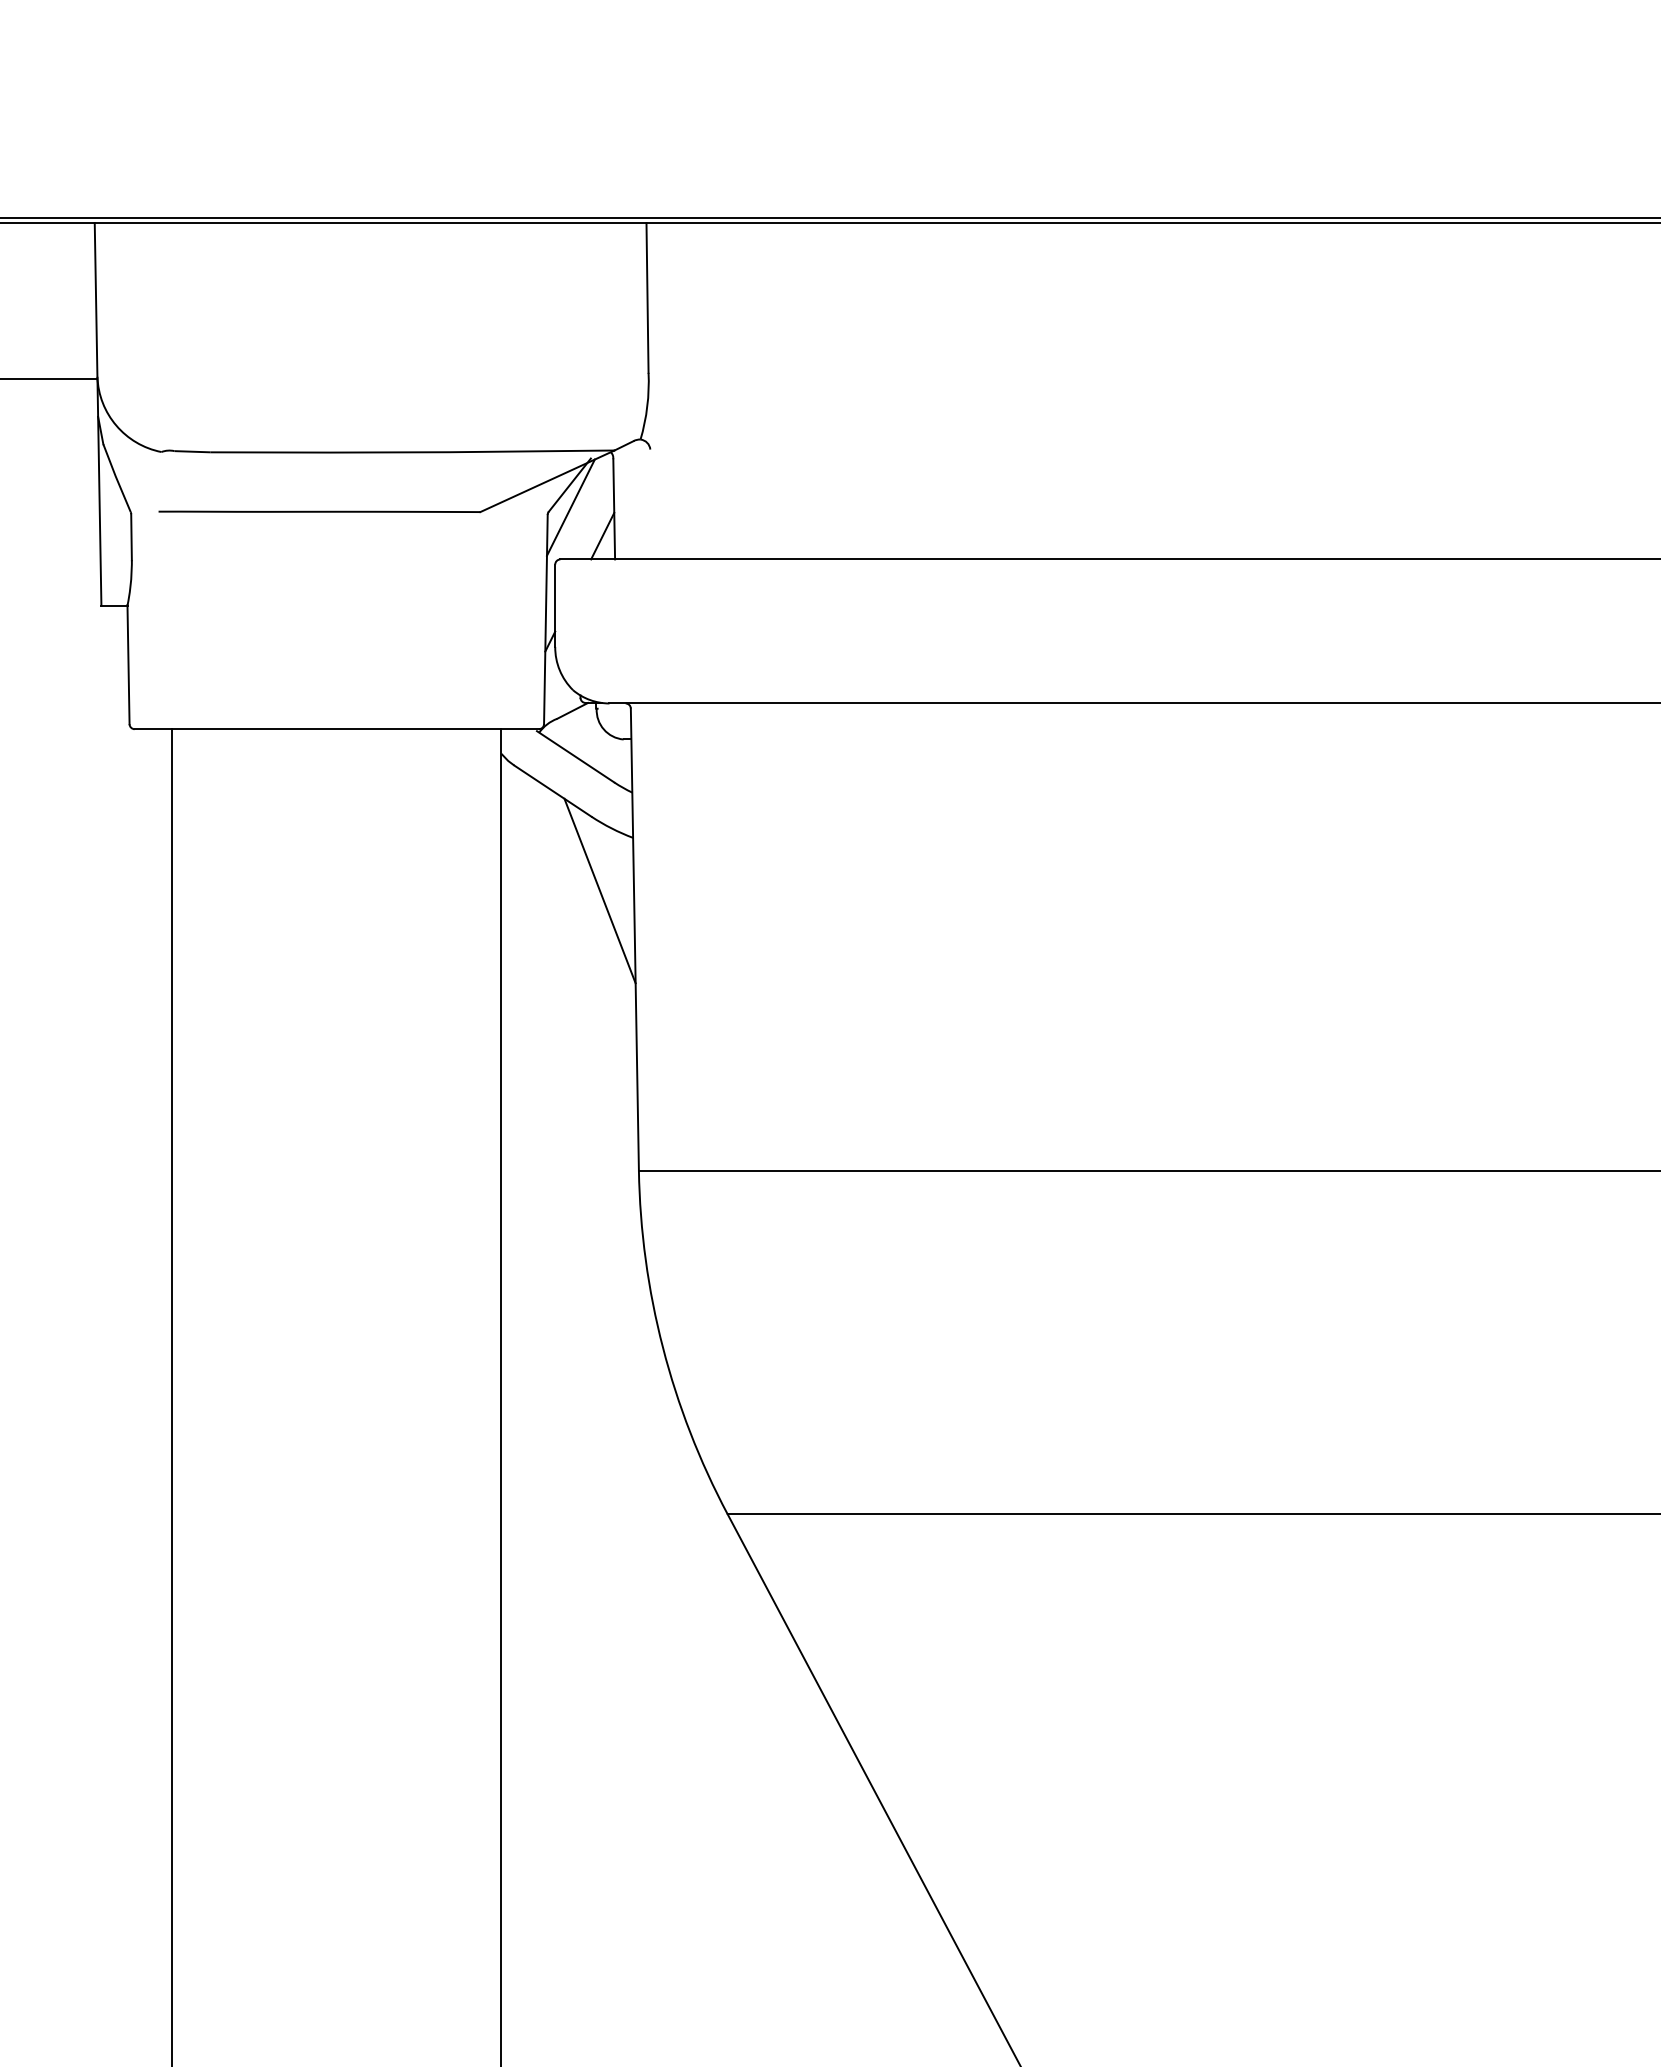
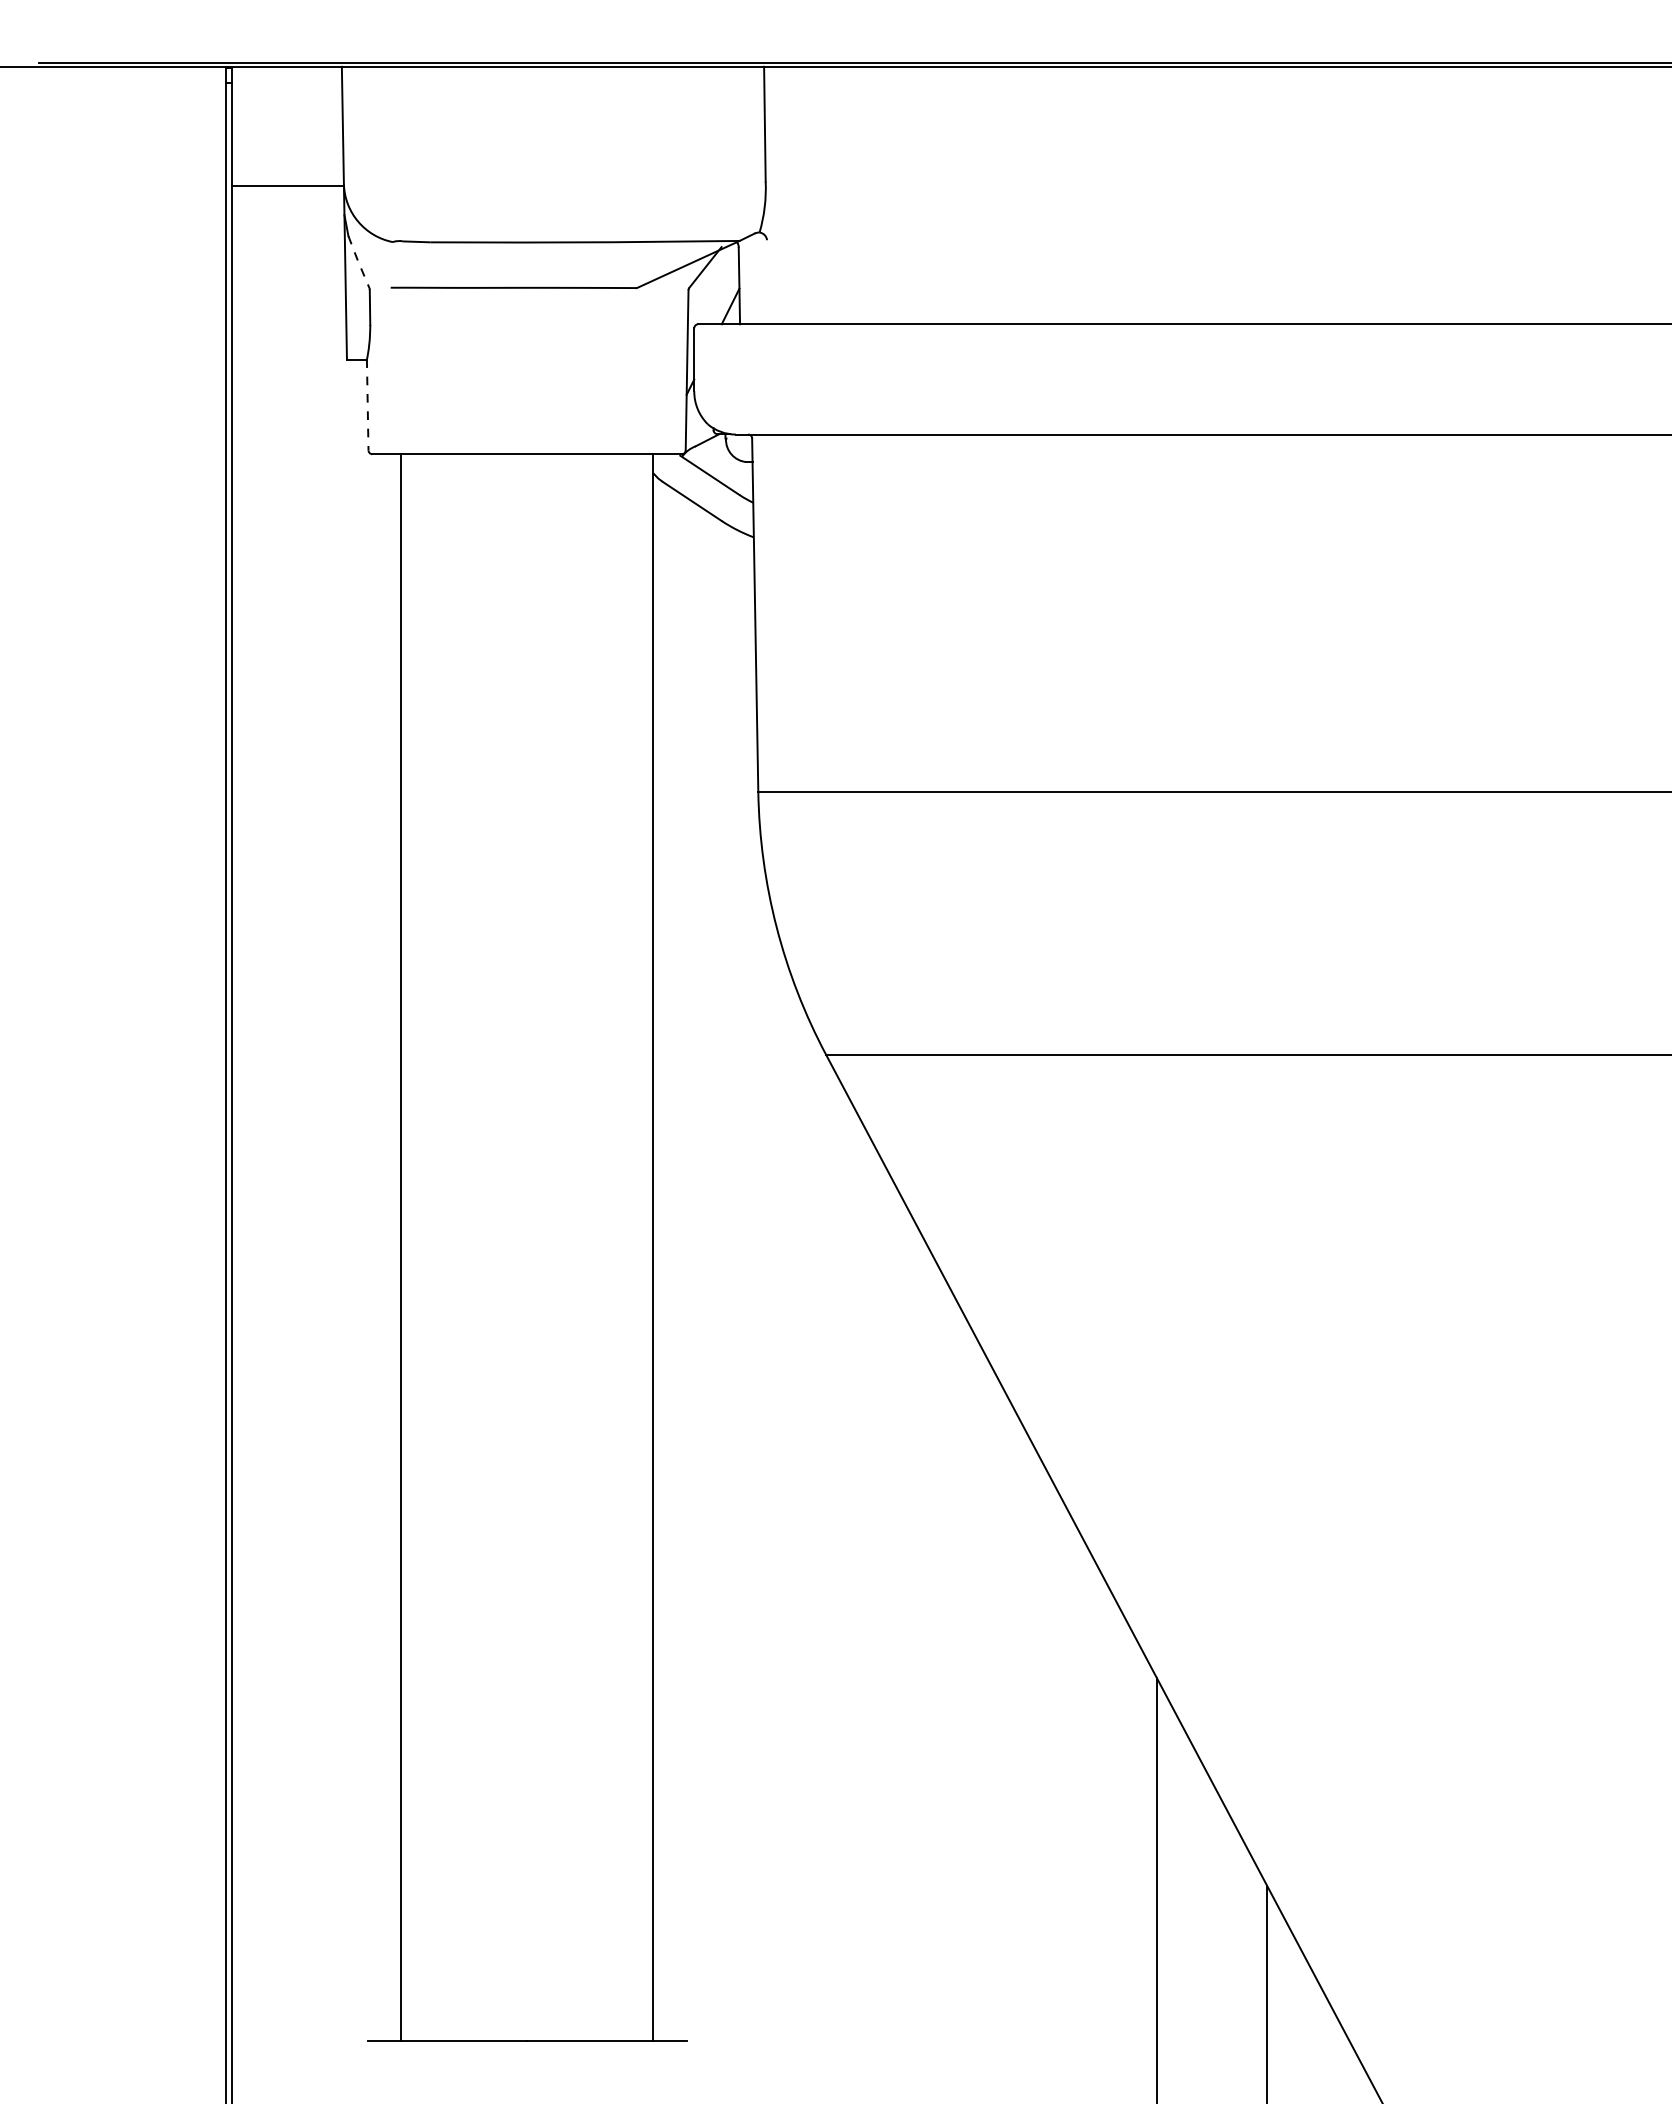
line: (116, 477) -> (358, 261), solid -> dashed
line: (569, 507) -> (705, 284), removed
line: (128, 664) -> (367, 404), solid -> dashed
line: (599, 890) -> (728, 577), removed

